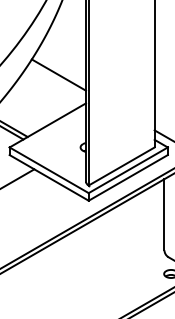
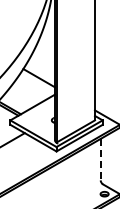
line: (164, 214) -> (100, 159), solid -> dashed

